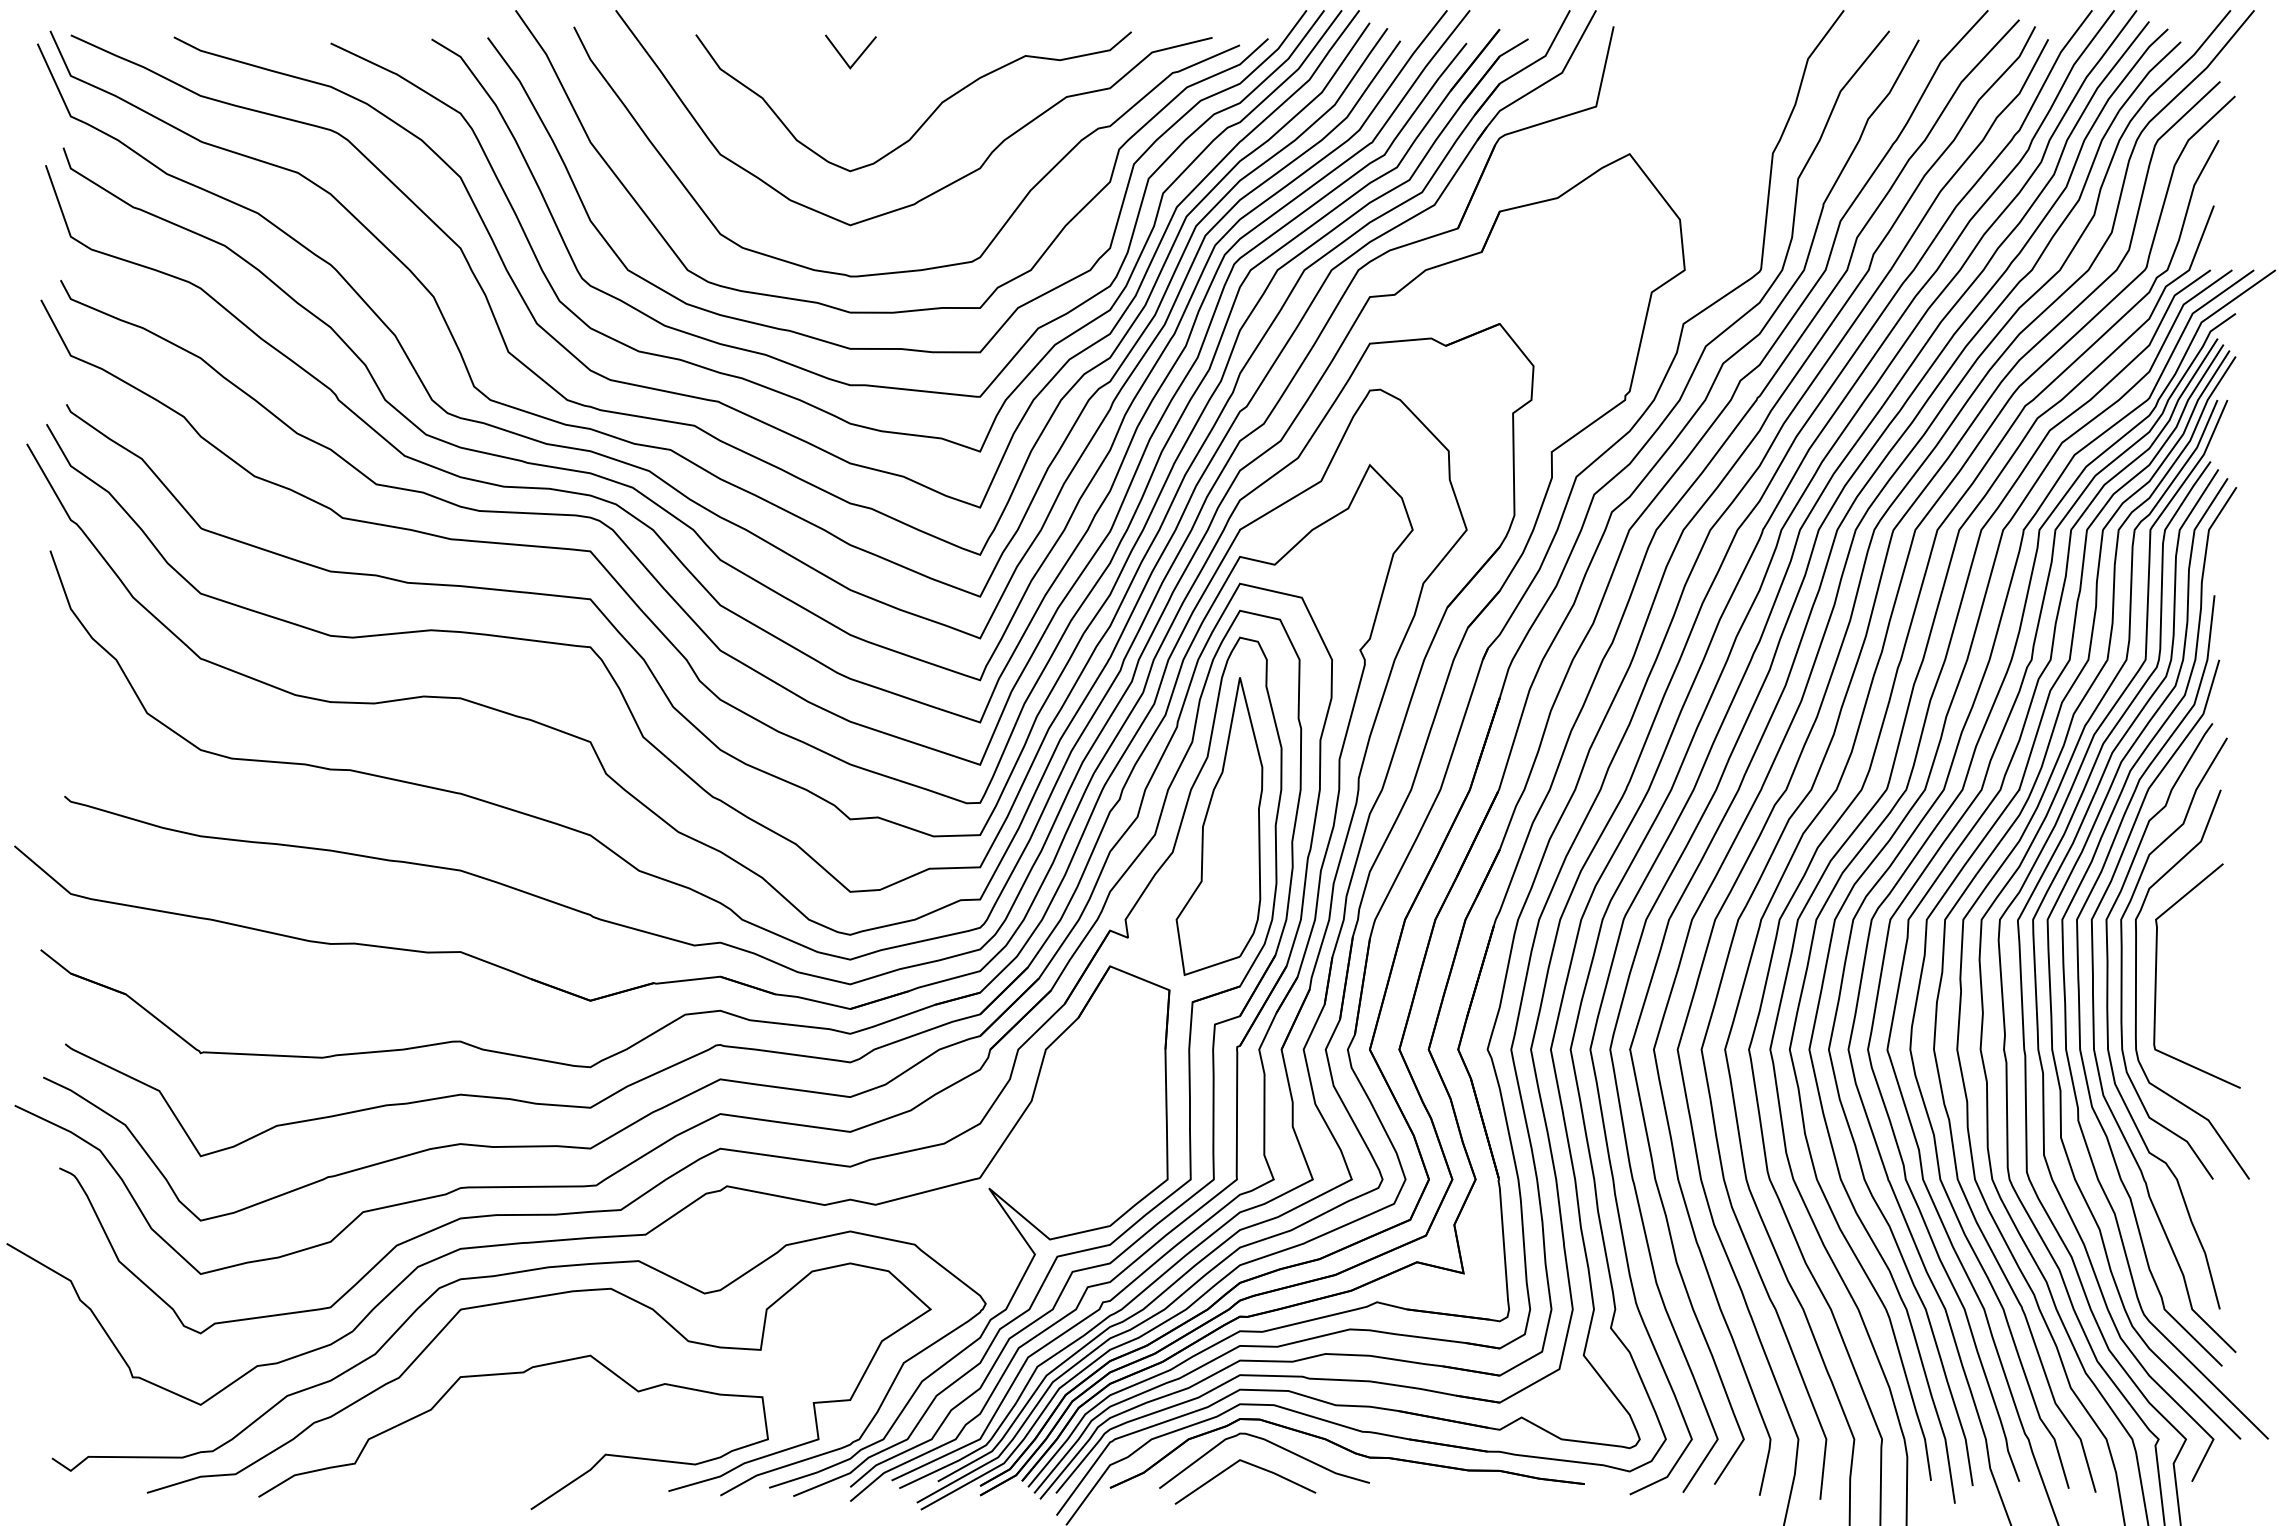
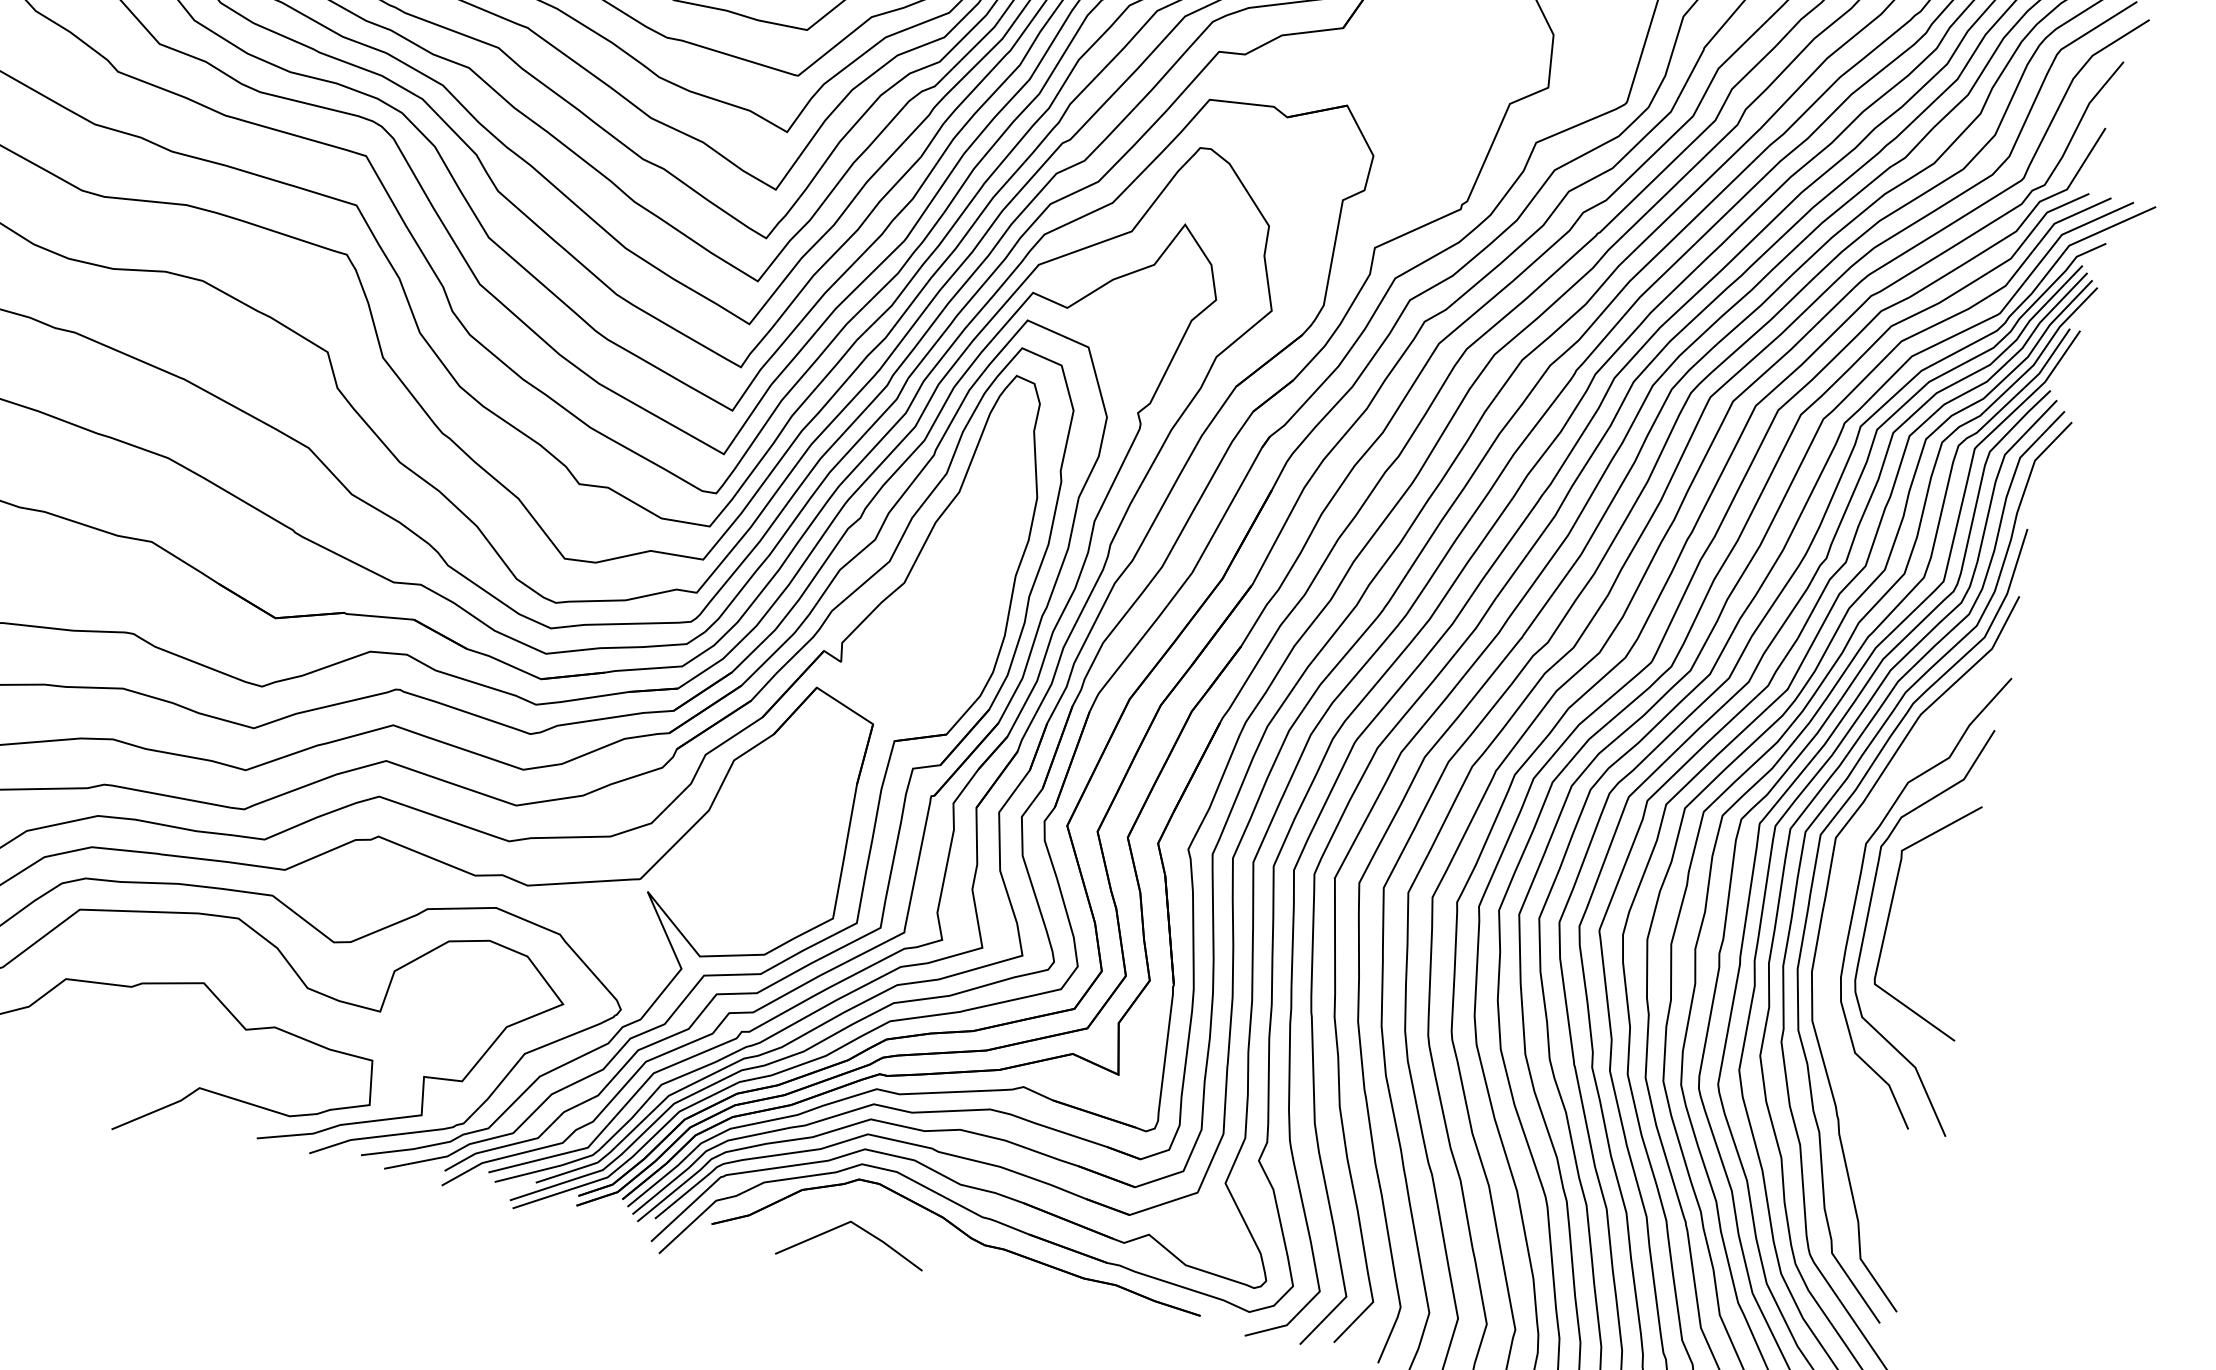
part: (1219, 826) -> (957, 565), removed
curve: (2108, 1016) -> (1833, 940), removed
curve: (1272, 1444) -> (887, 1212), removed

